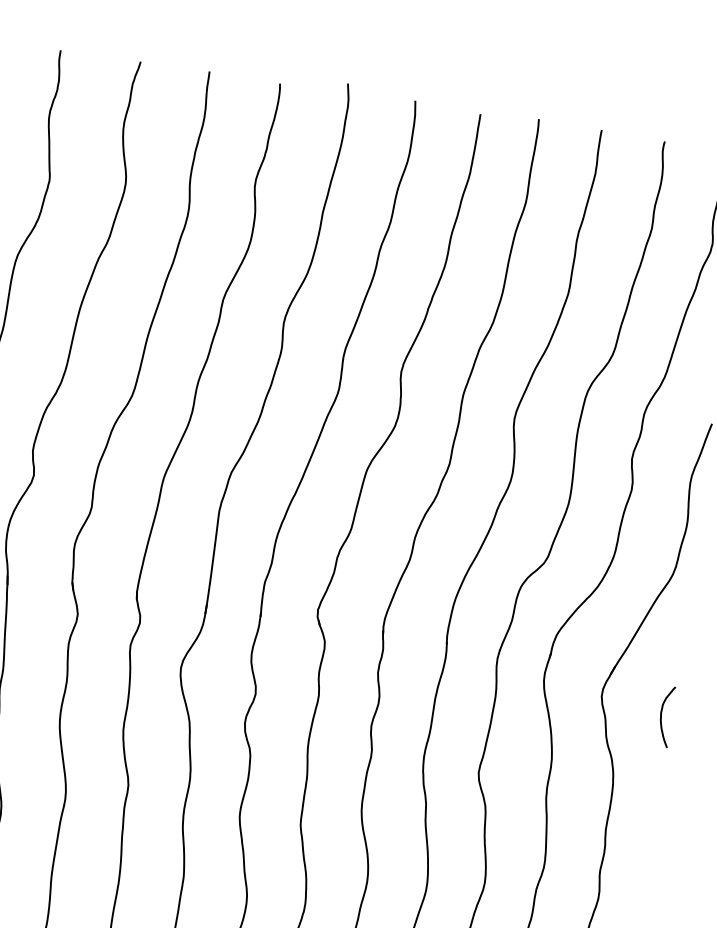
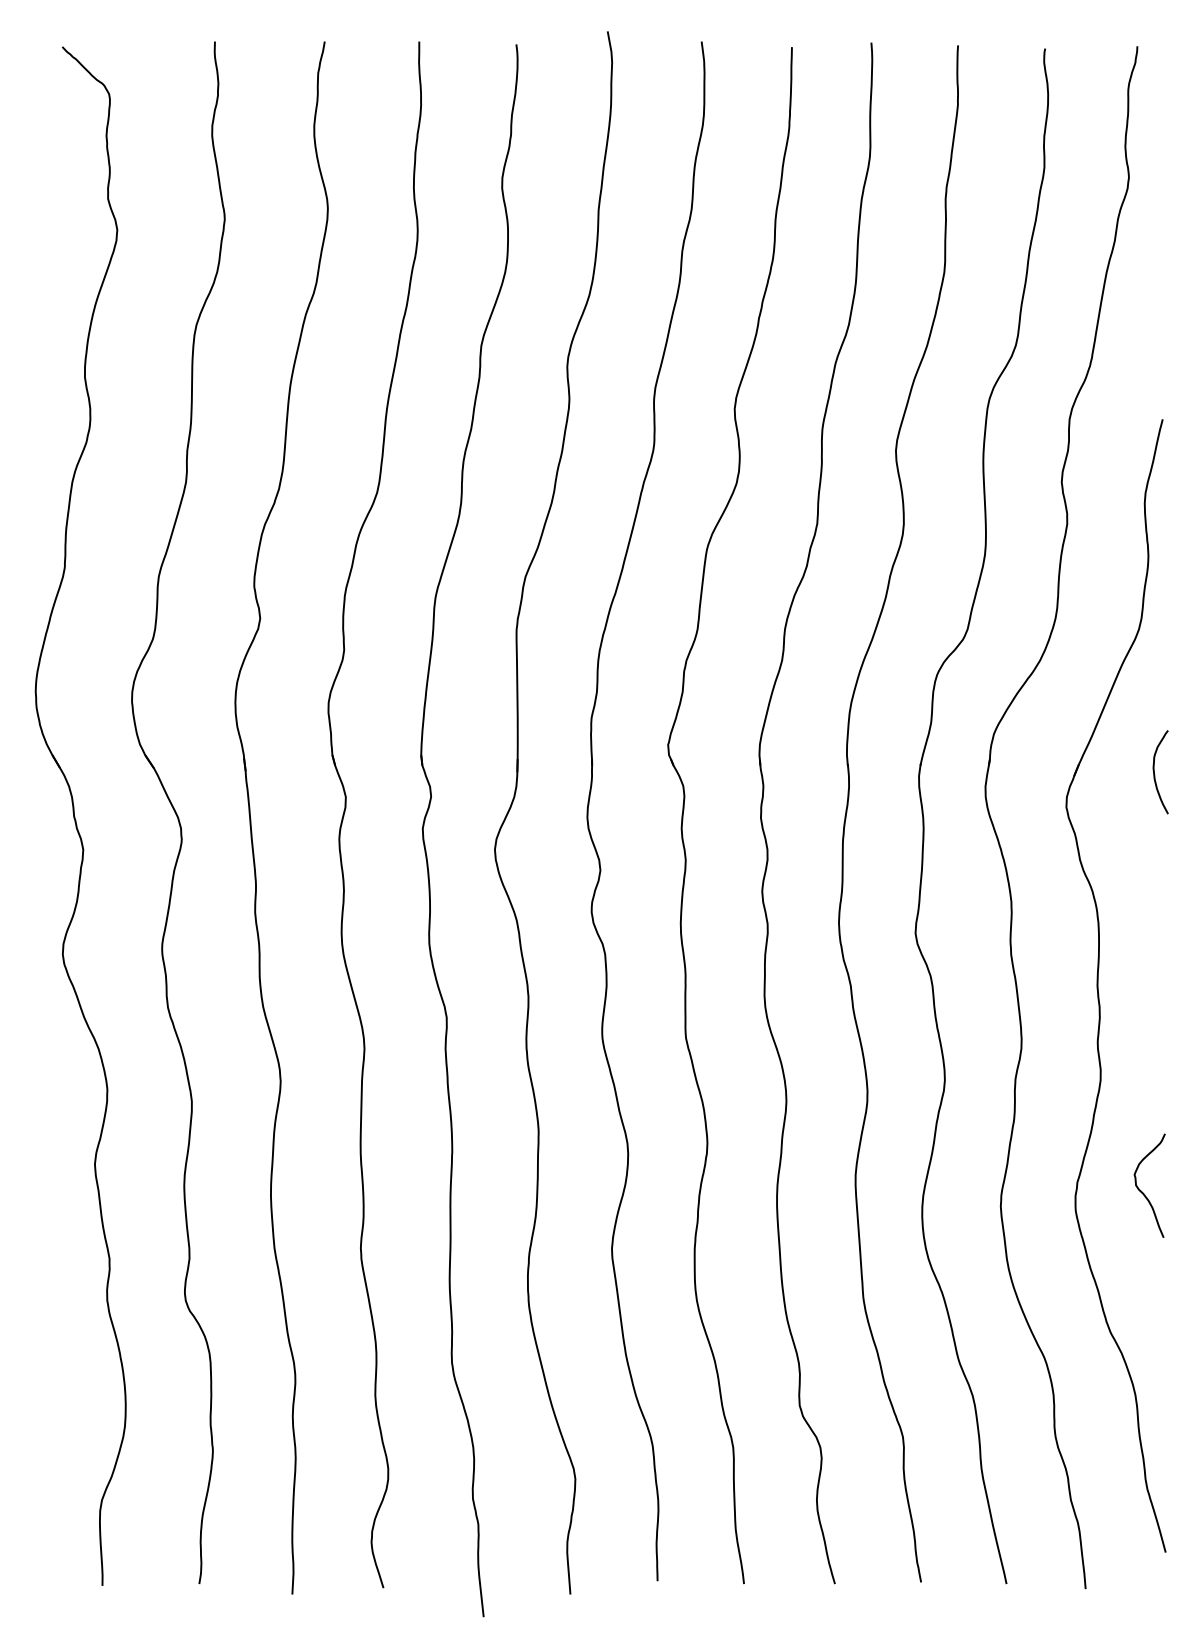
curve: (661, 717) -> (1155, 774), moved

